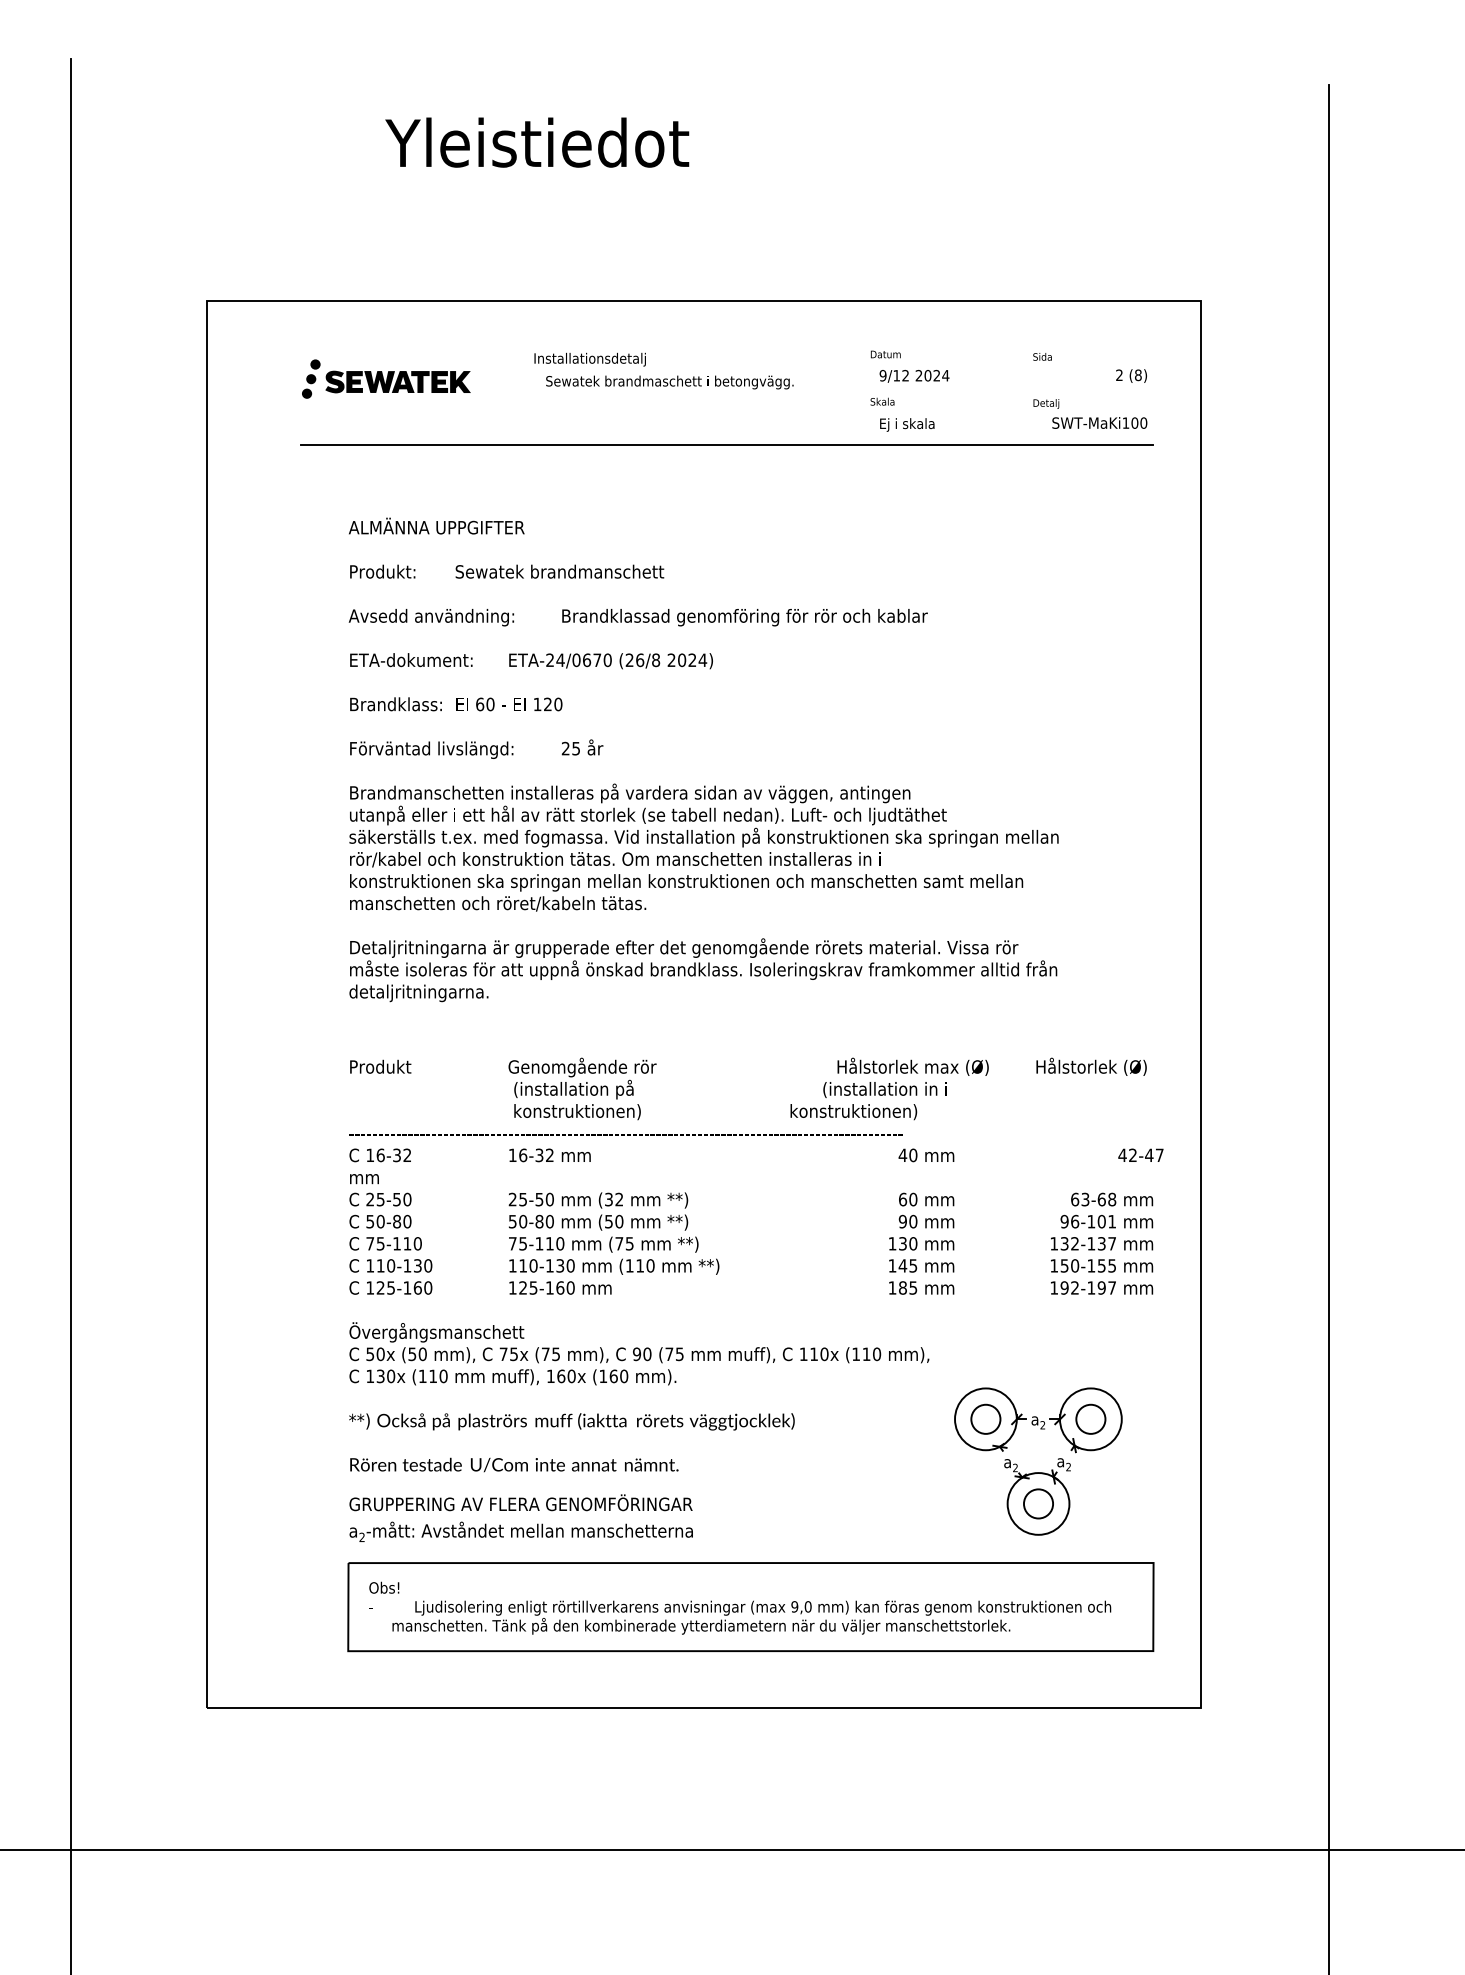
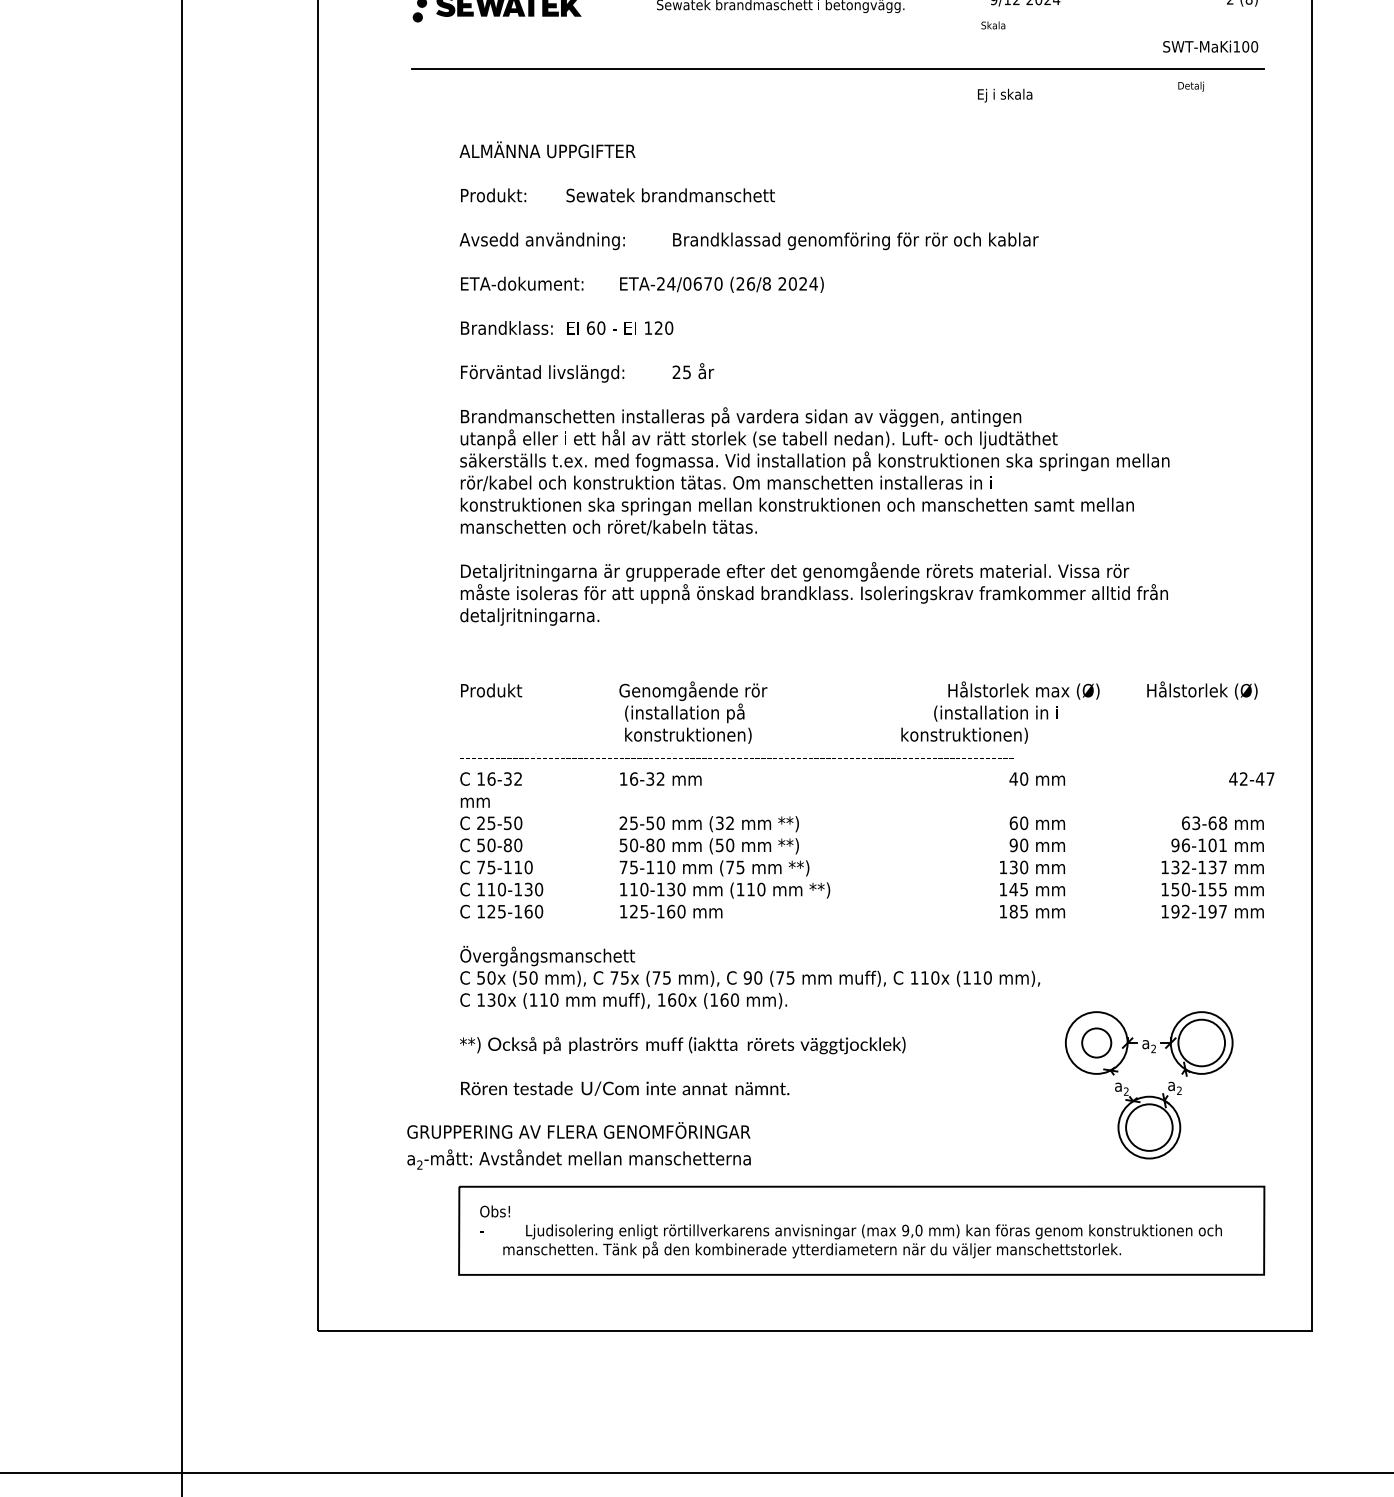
text: (1046, 403) -> (1191, 86), moved
text: (907, 424) -> (1005, 95), moved
circle: (1090, 1418) -> (1201, 1042), size x1.6
circle: (1038, 1503) -> (1149, 1127), size x1.6
text: (520, 1517) -> (578, 1145), moved

